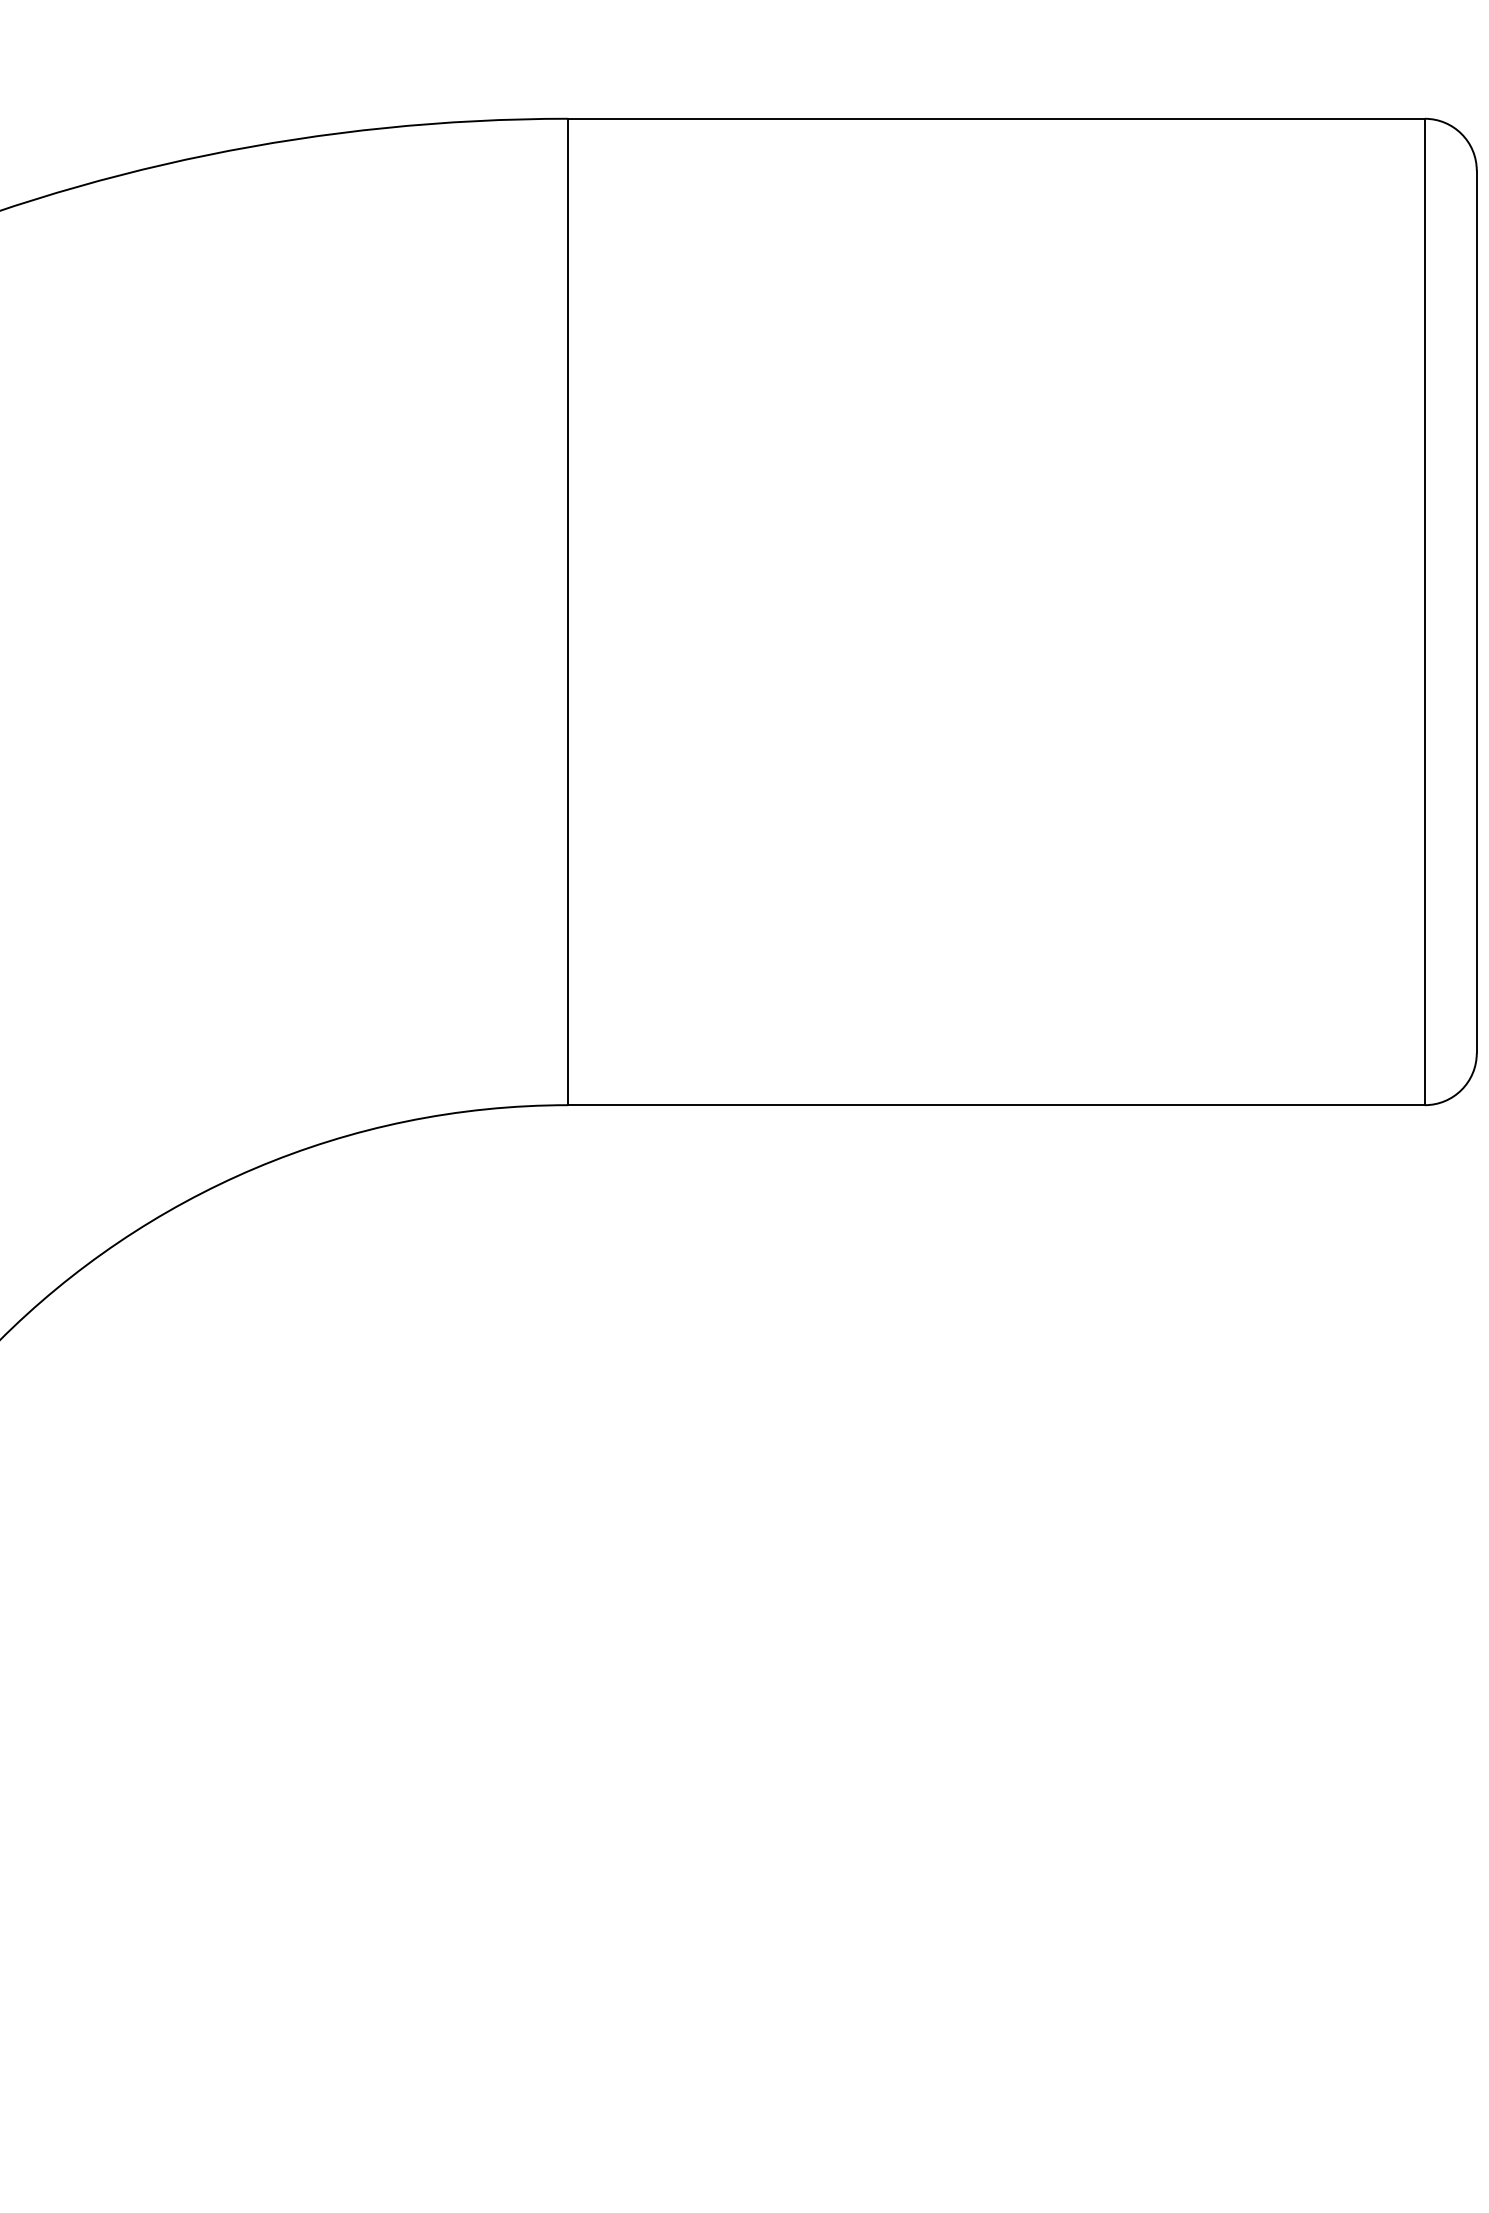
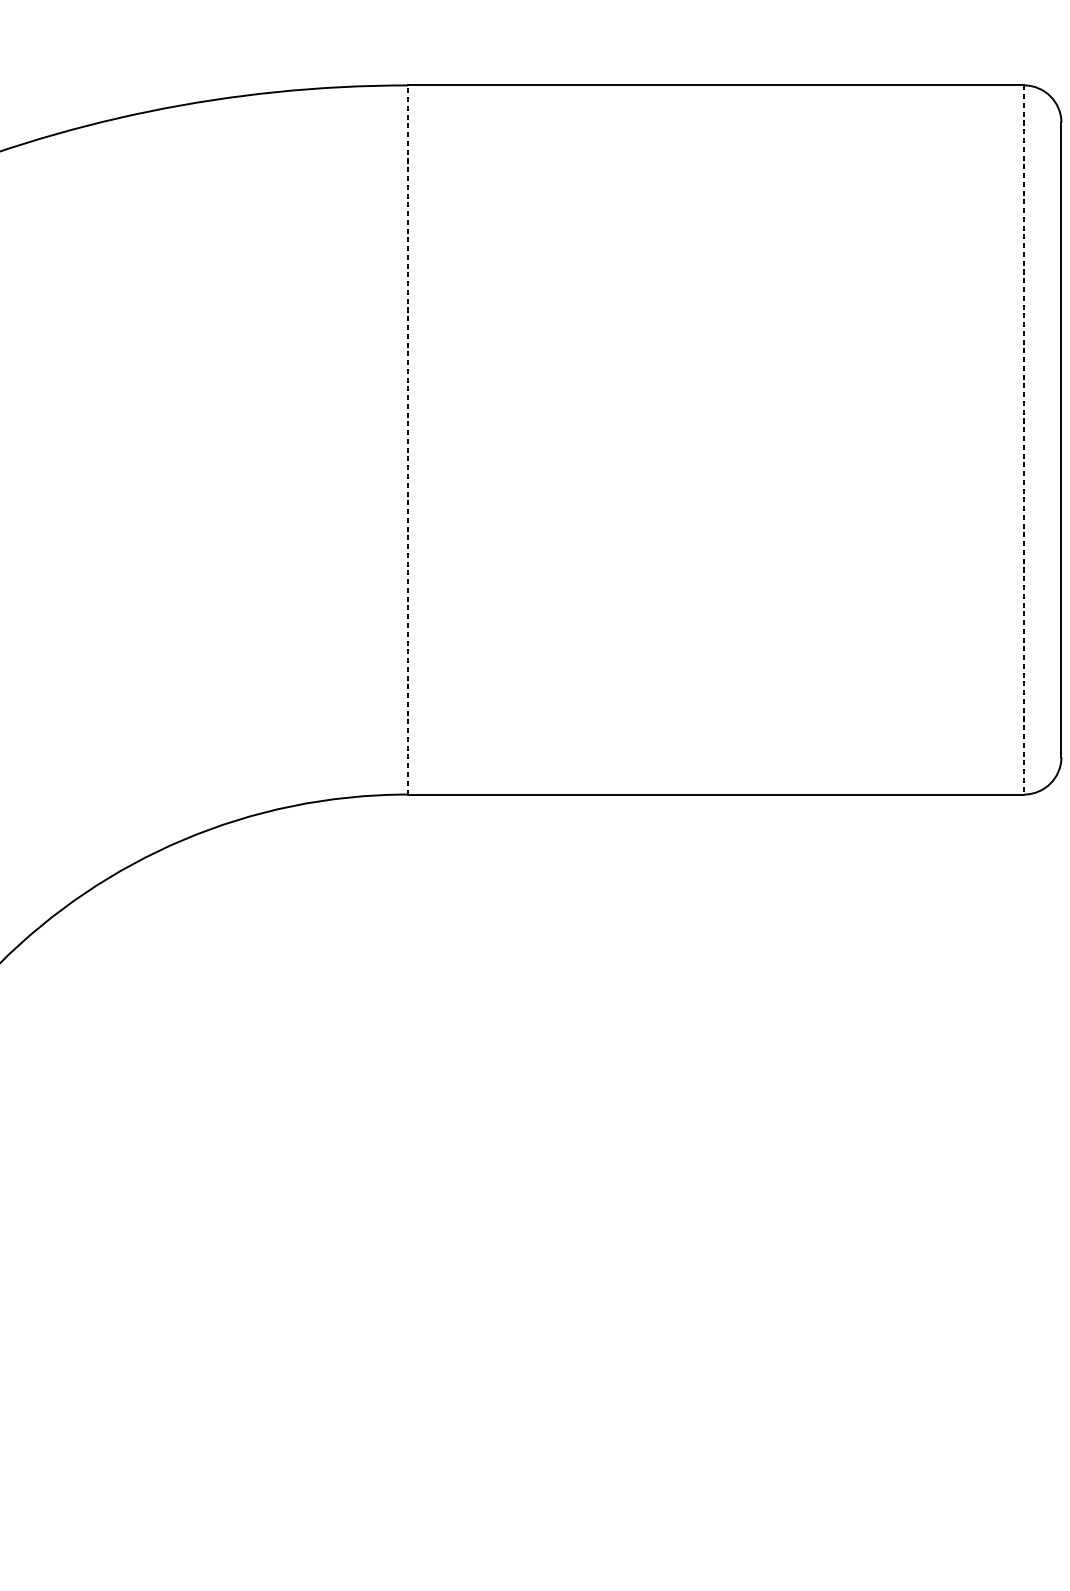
line: (568, 611) -> (408, 439), solid -> dashed
line: (1424, 612) -> (1023, 440), solid -> dashed

